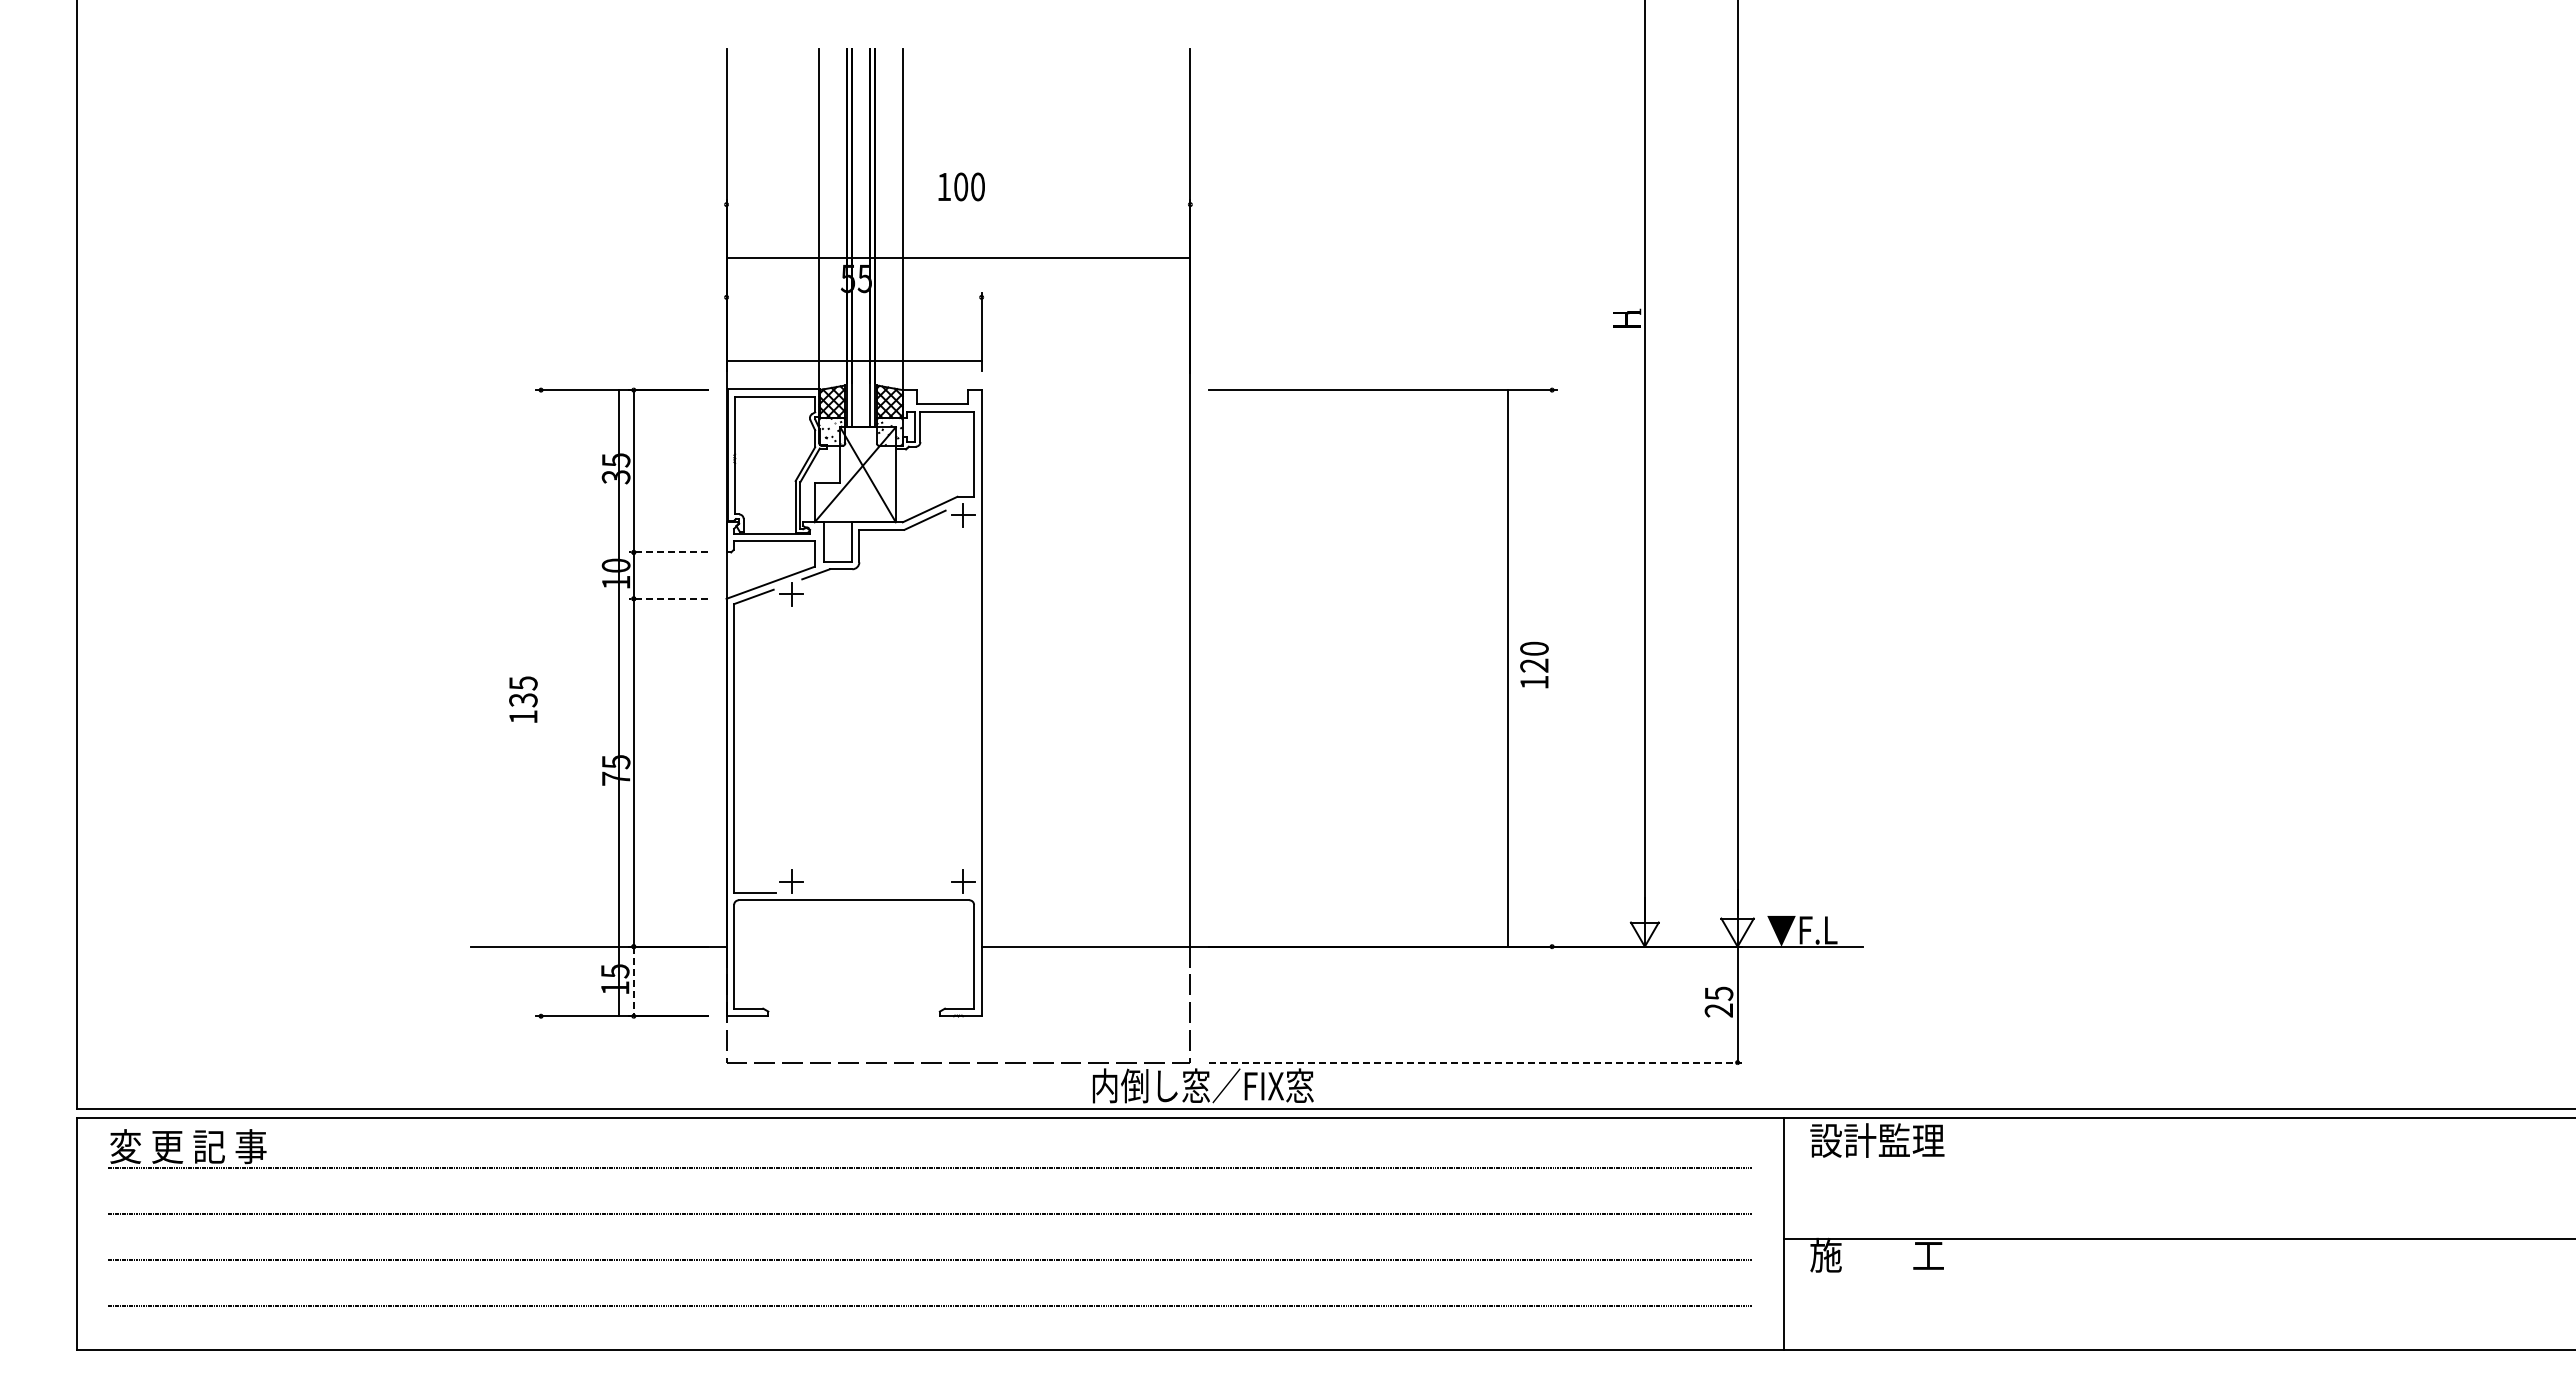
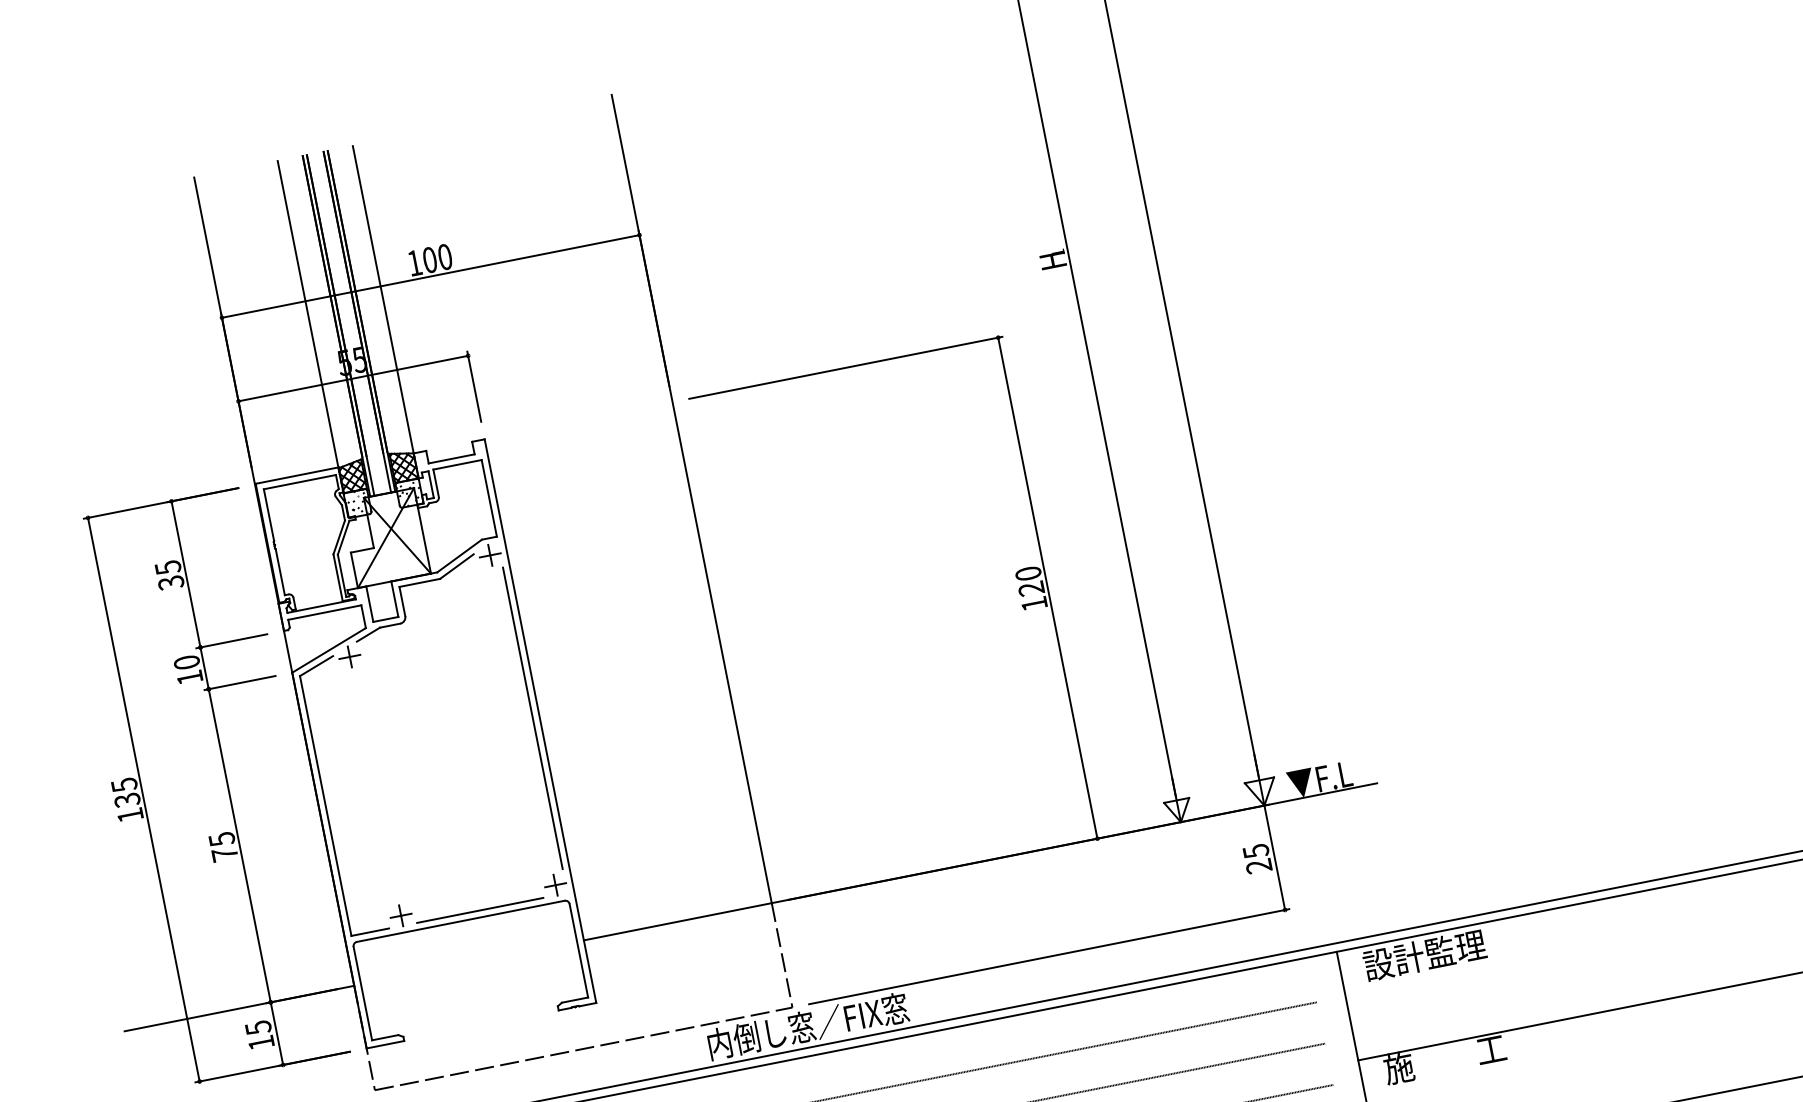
line: (958, 257) -> (430, 276), moved
line: (853, 361) -> (352, 378), moved
line: (668, 552) -> (231, 641), dashed -> solid
line: (668, 598) -> (239, 682), dashed -> solid
line: (1508, 668) -> (1048, 588), moved
line: (974, 698) -> (533, 718), added
line: (619, 703) -> (144, 799), moved
line: (877, 892) -> (480, 910), added
line: (633, 981) -> (276, 1033), dashed -> solid
line: (1475, 1062) -> (1049, 956), dashed -> solid

